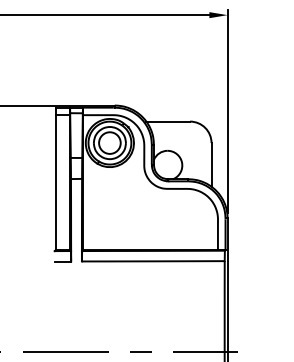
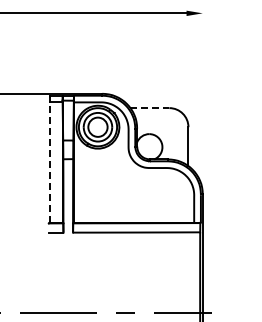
line: (227, 110) -> (202, 98), removed
line: (167, 122) -> (149, 108), solid -> dashed
line: (55, 182) -> (49, 162), solid -> dashed

